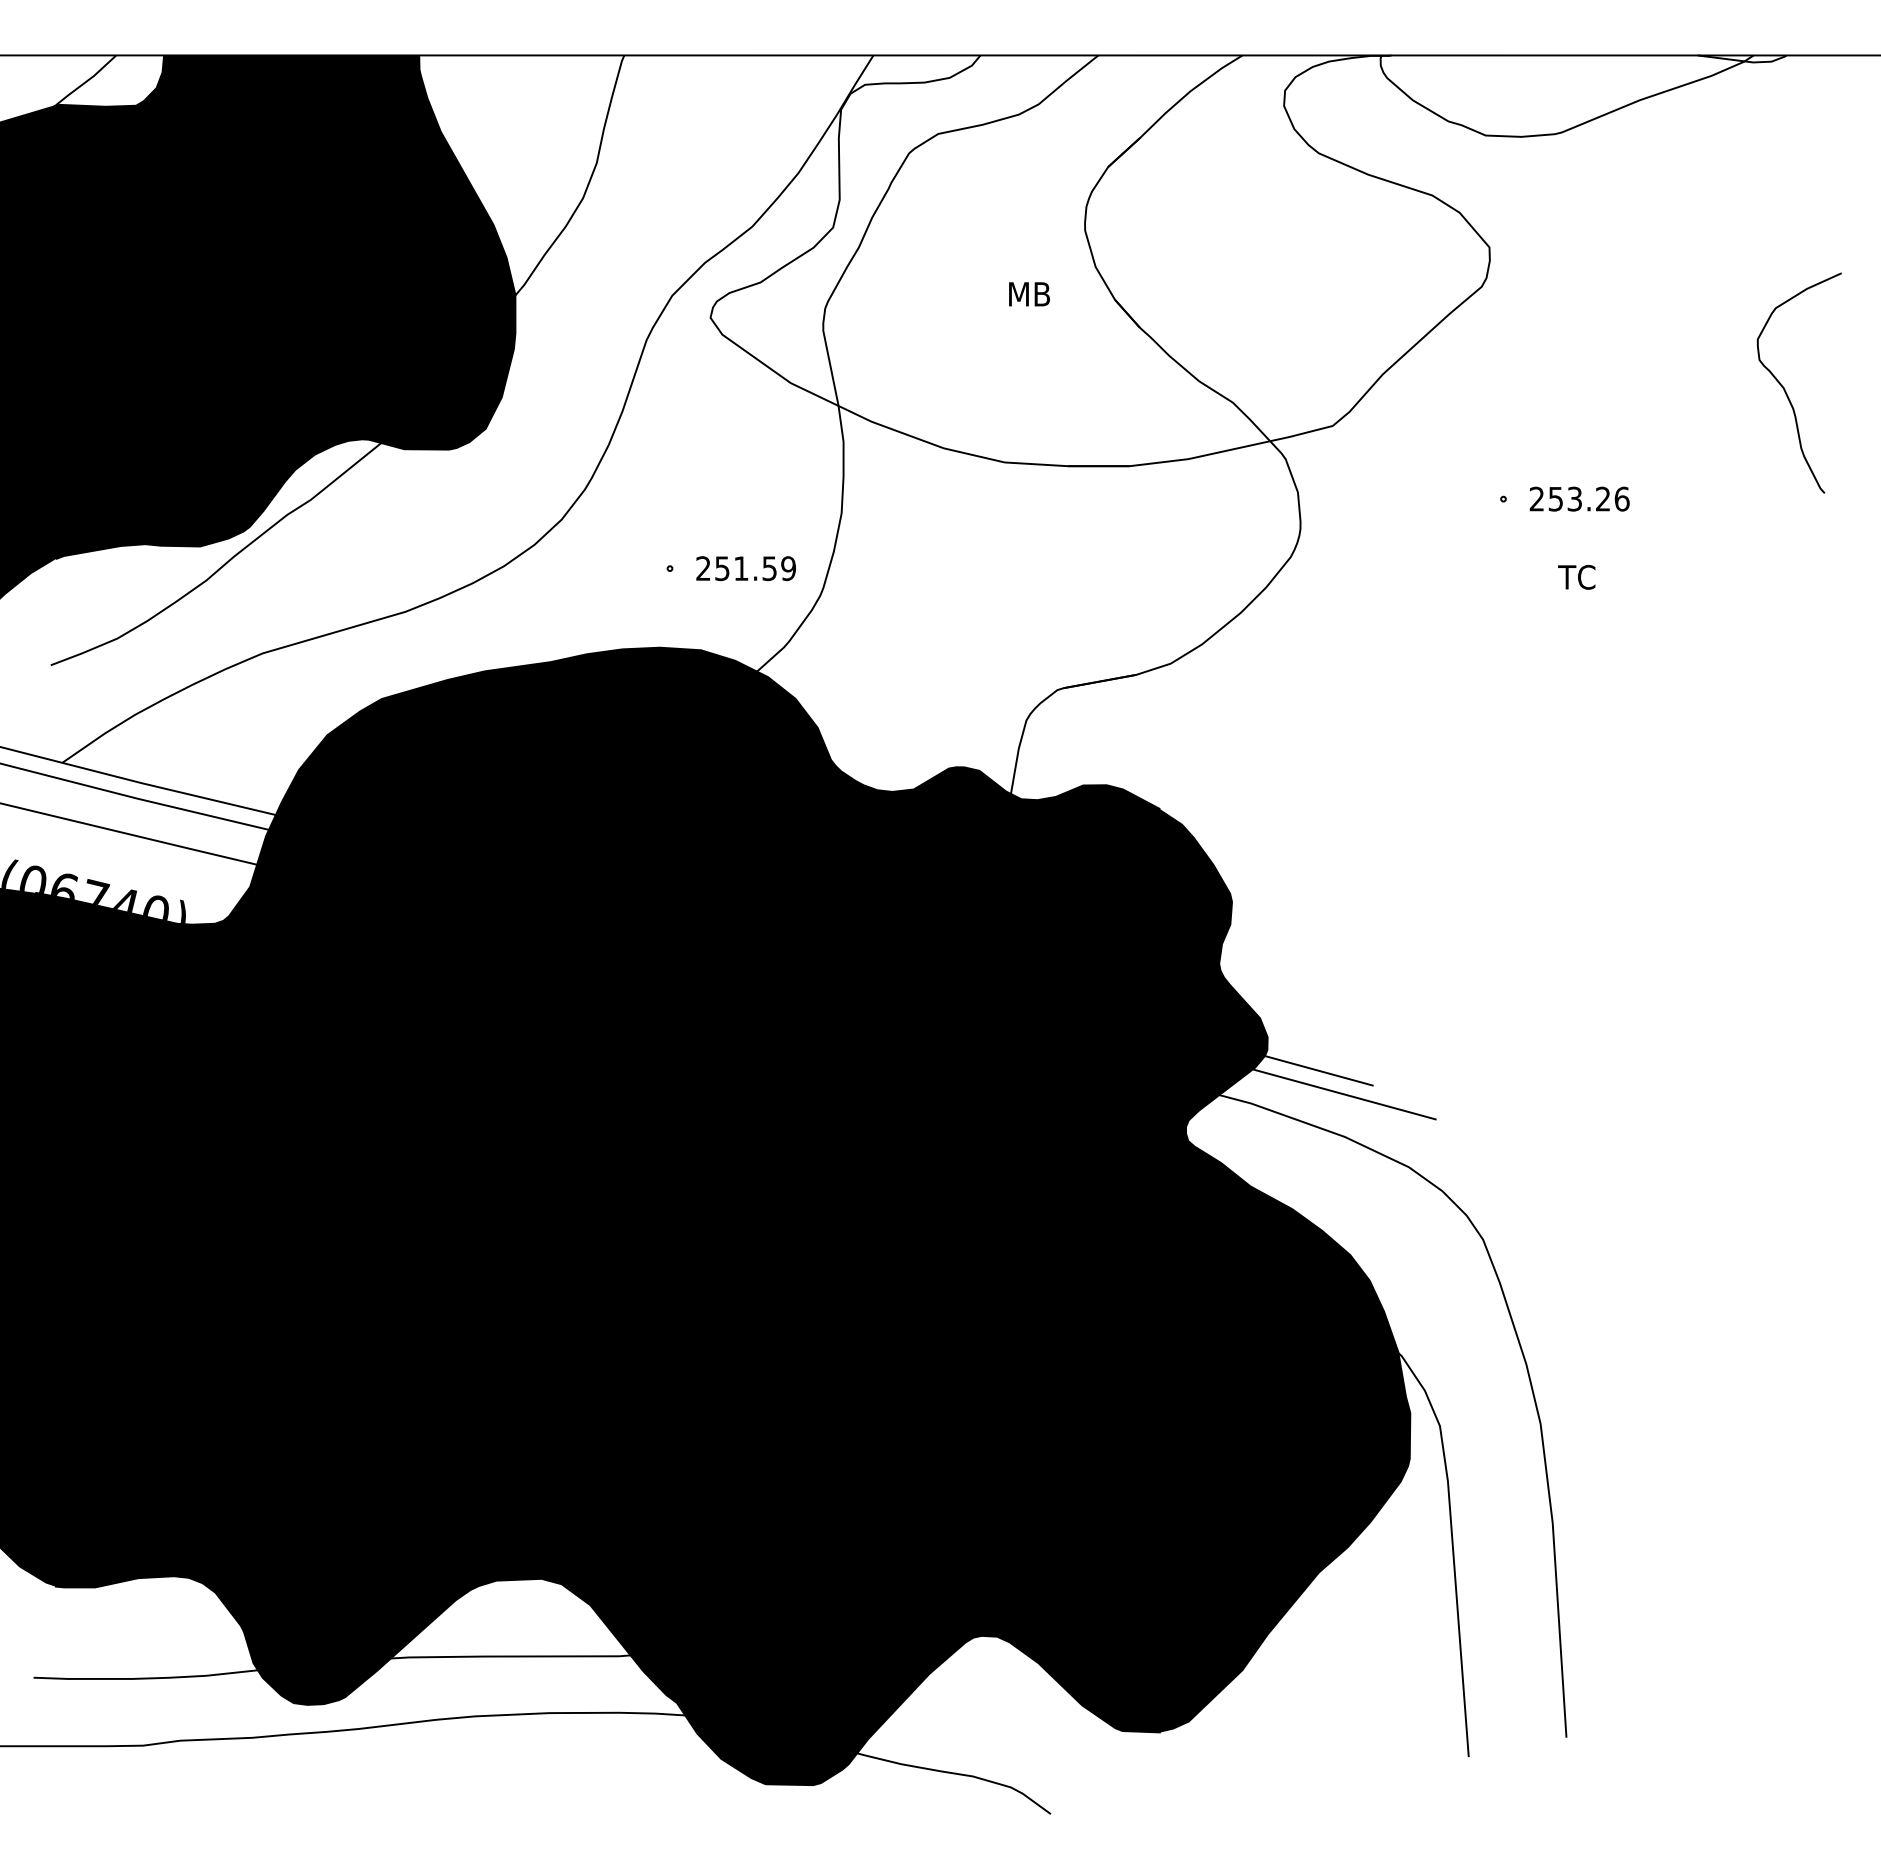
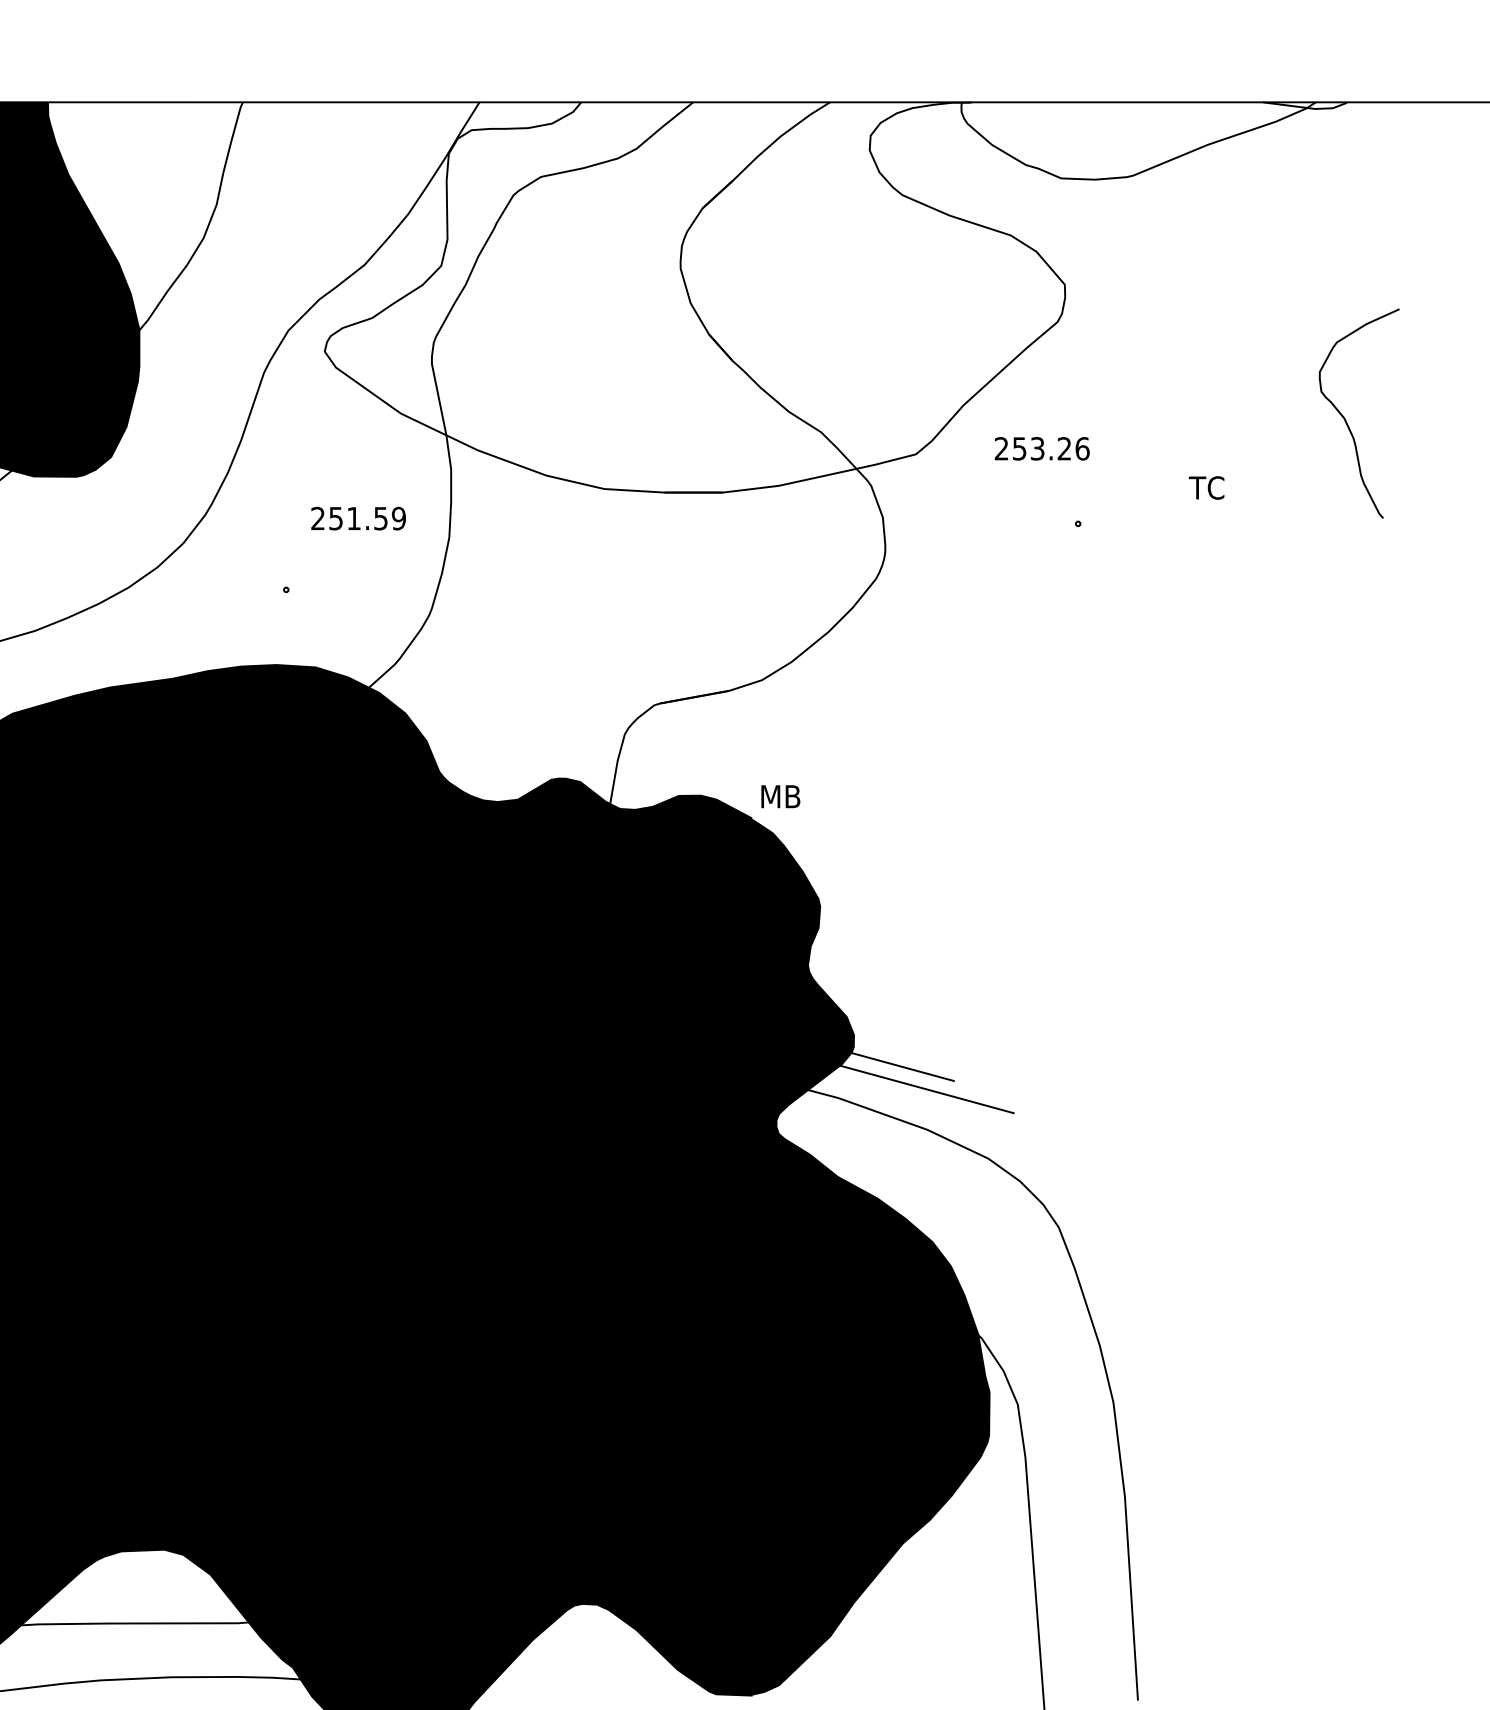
text: (1029, 294) -> (780, 796), moved
text: (1579, 498) -> (1042, 448), moved
text: (745, 568) -> (357, 518), moved
text: (1576, 577) -> (1206, 488), moved

